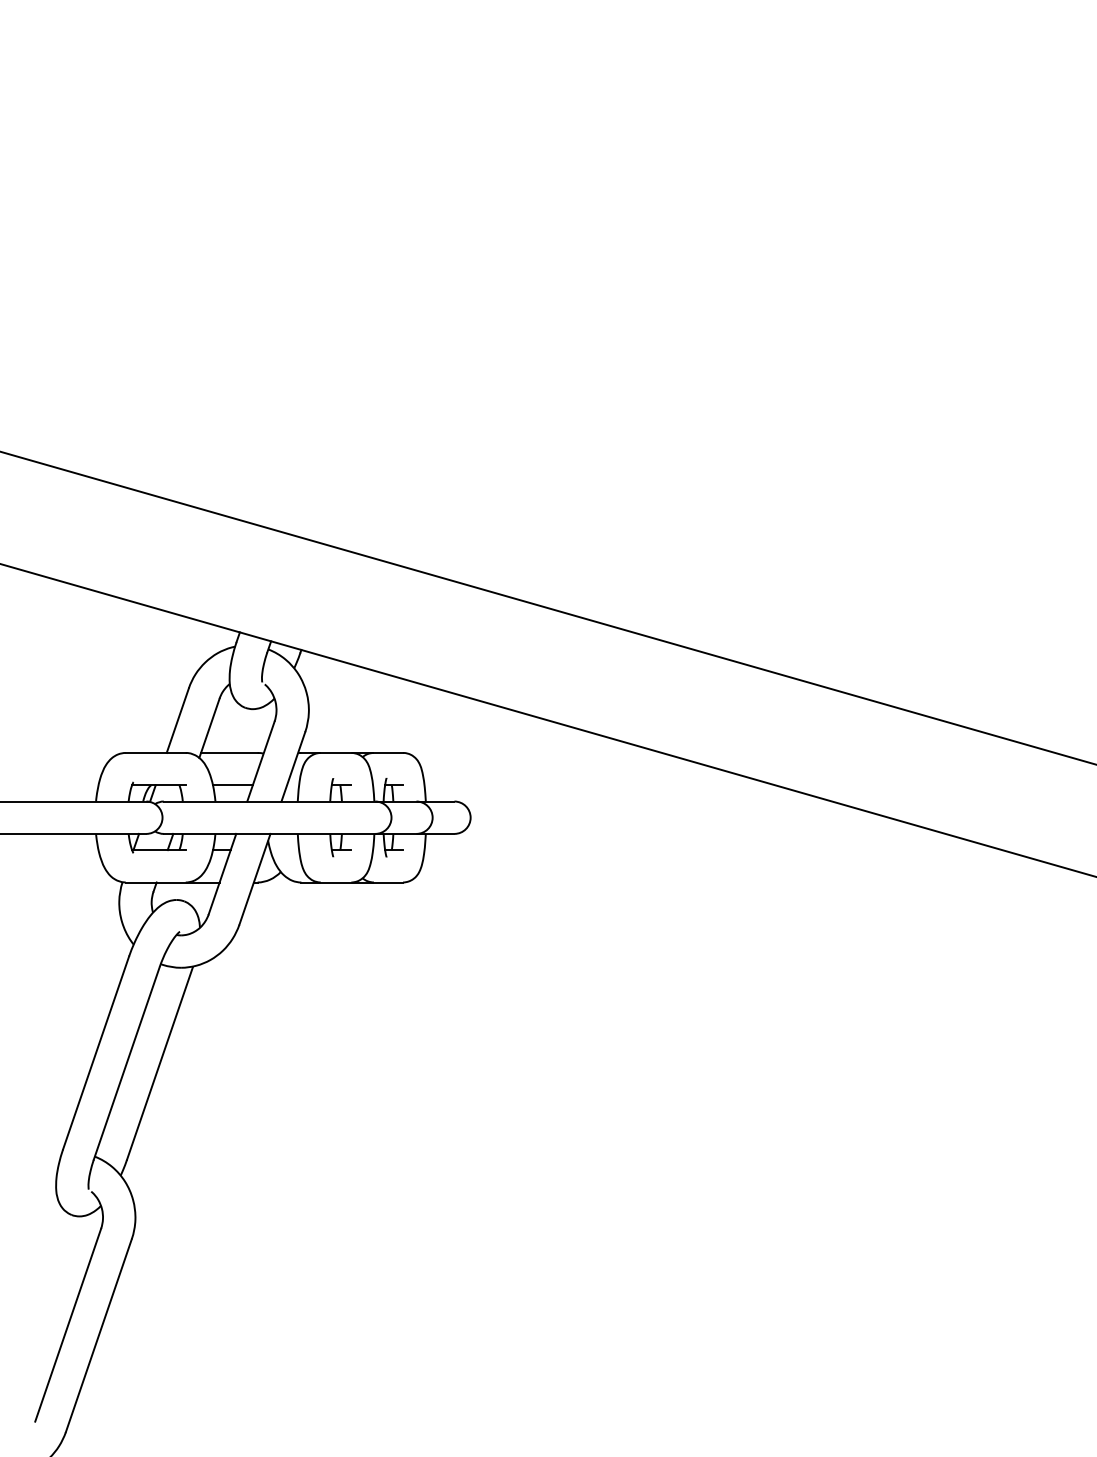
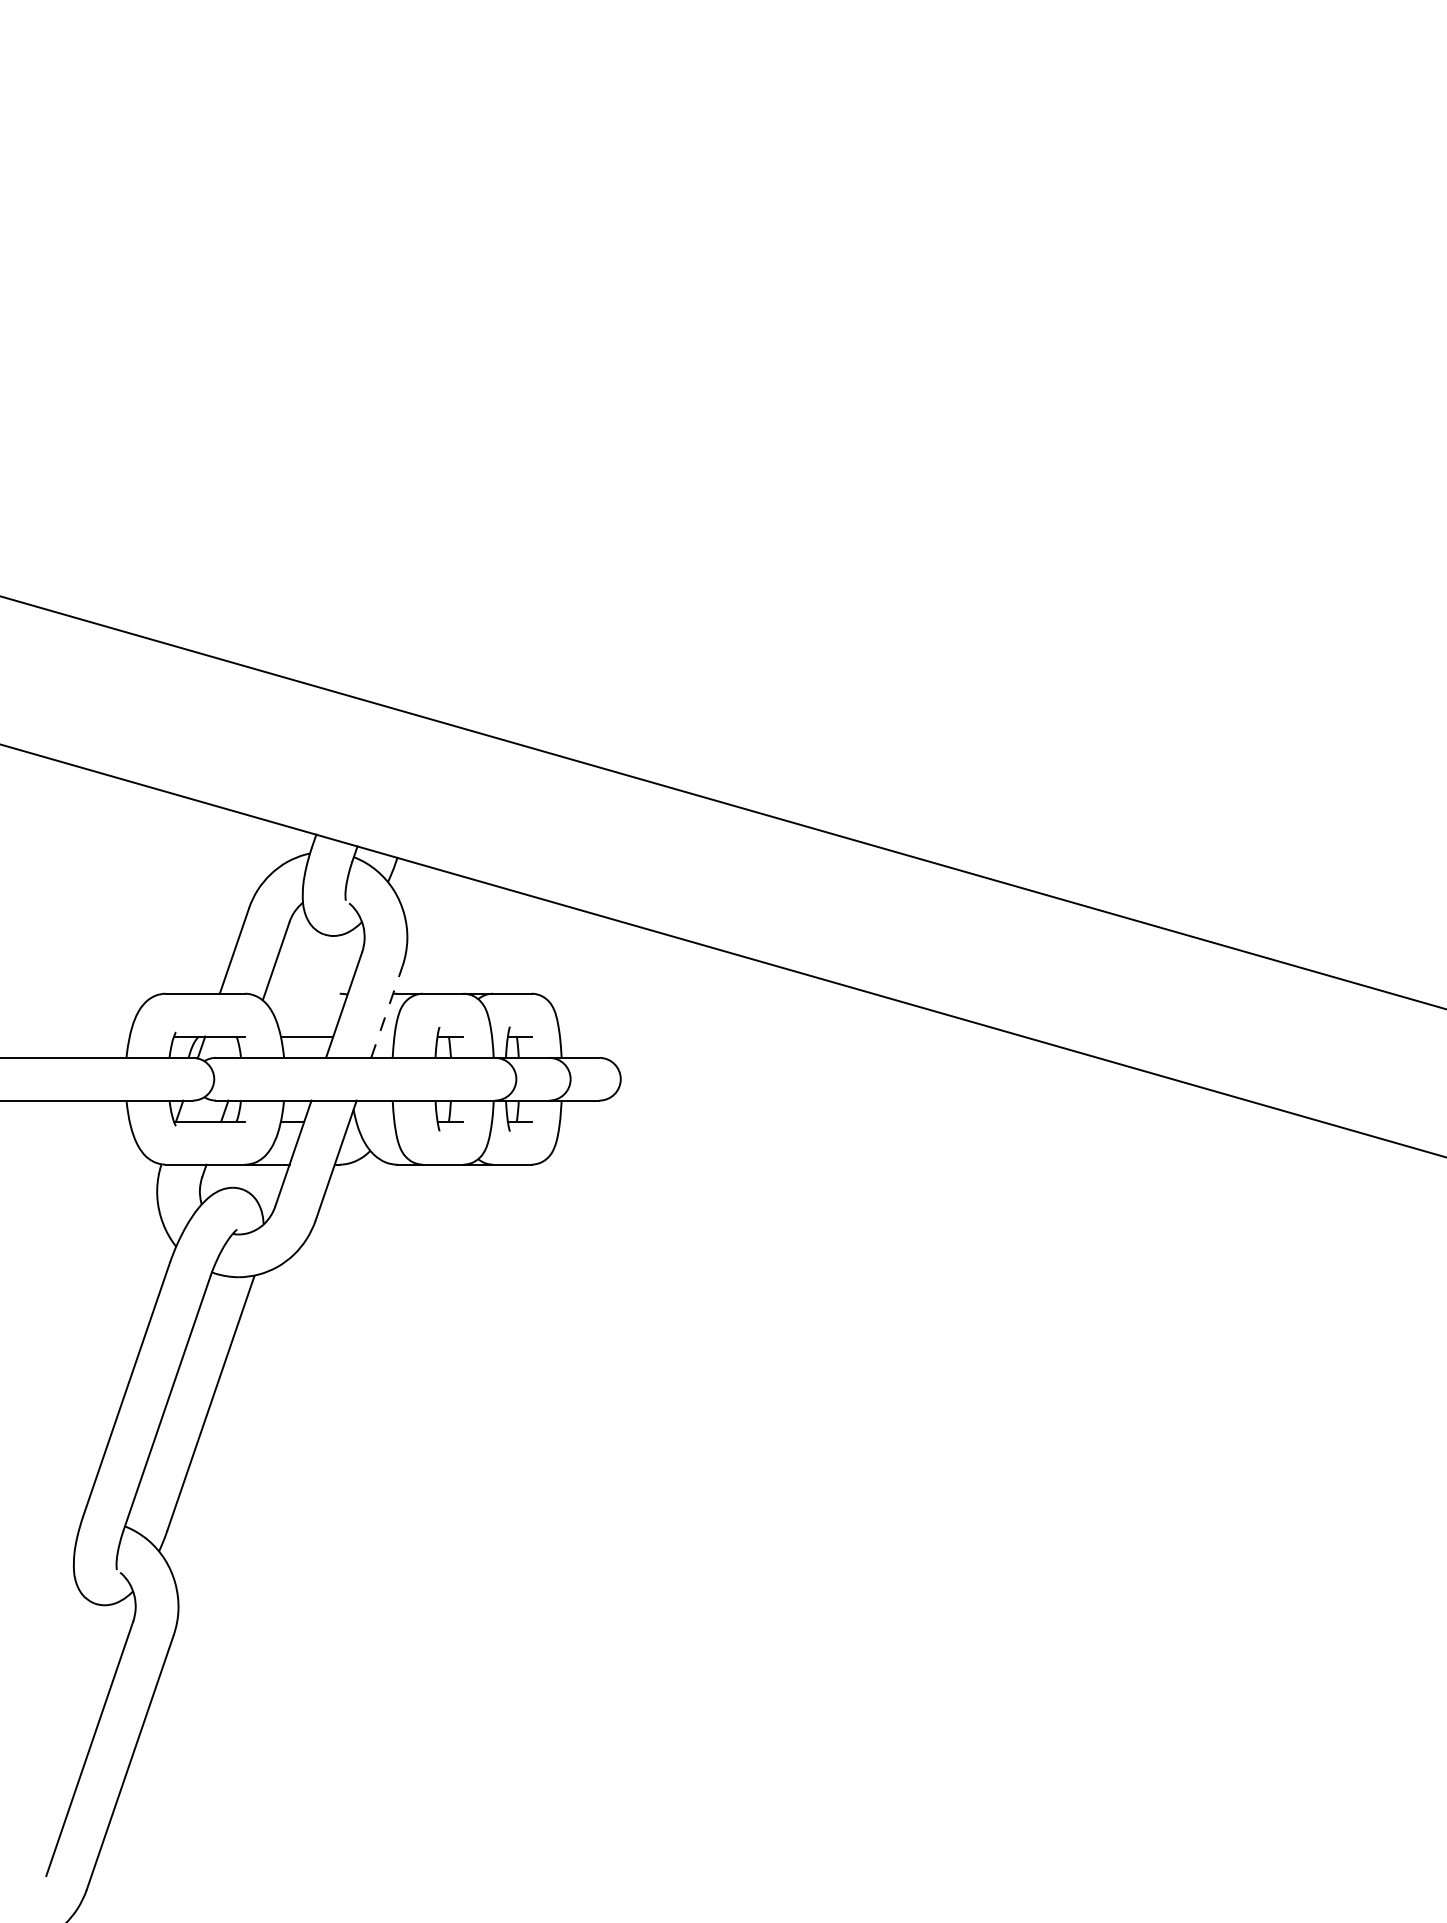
line: (228, 752) -> (301, 993), removed
line: (293, 766) -> (387, 1011), solid -> dashed

